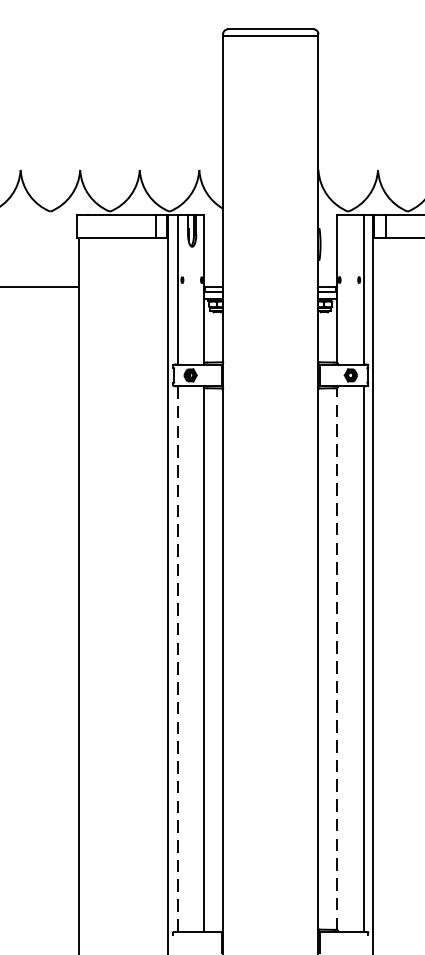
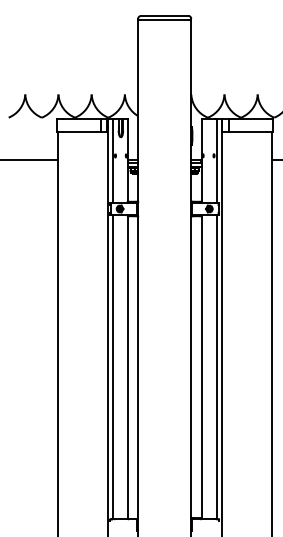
line: (336, 657) -> (201, 366), dashed -> solid
line: (177, 659) -> (112, 367), dashed -> solid

